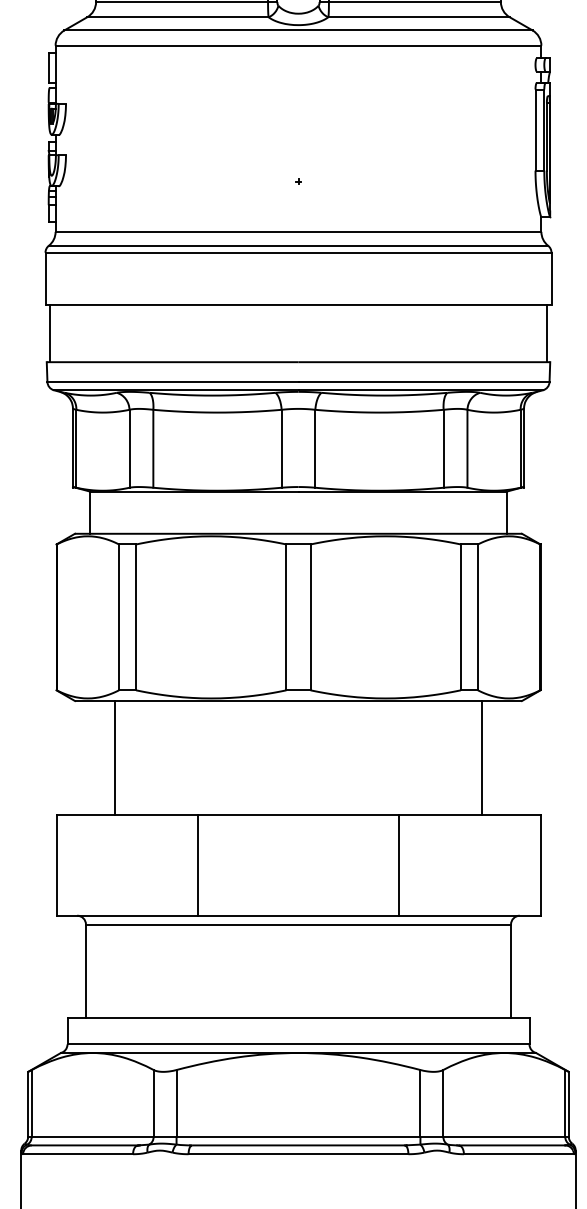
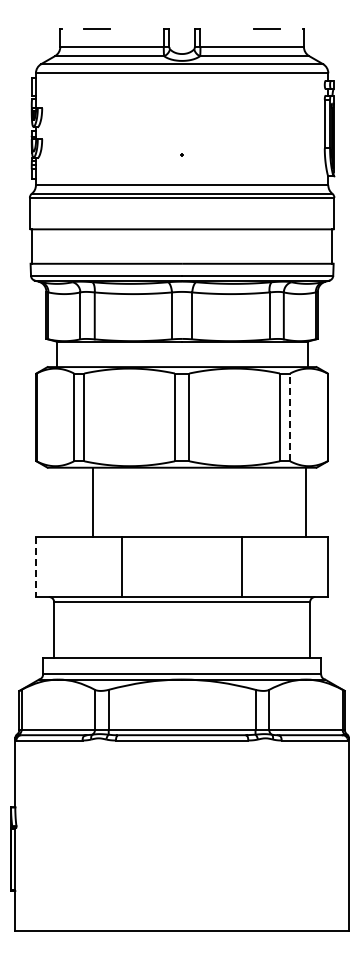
line: (478, 617) -> (290, 417), solid -> dashed
line: (114, 757) -> (92, 501), moved
line: (481, 757) -> (306, 501), moved
line: (56, 866) -> (36, 567), solid -> dashed

